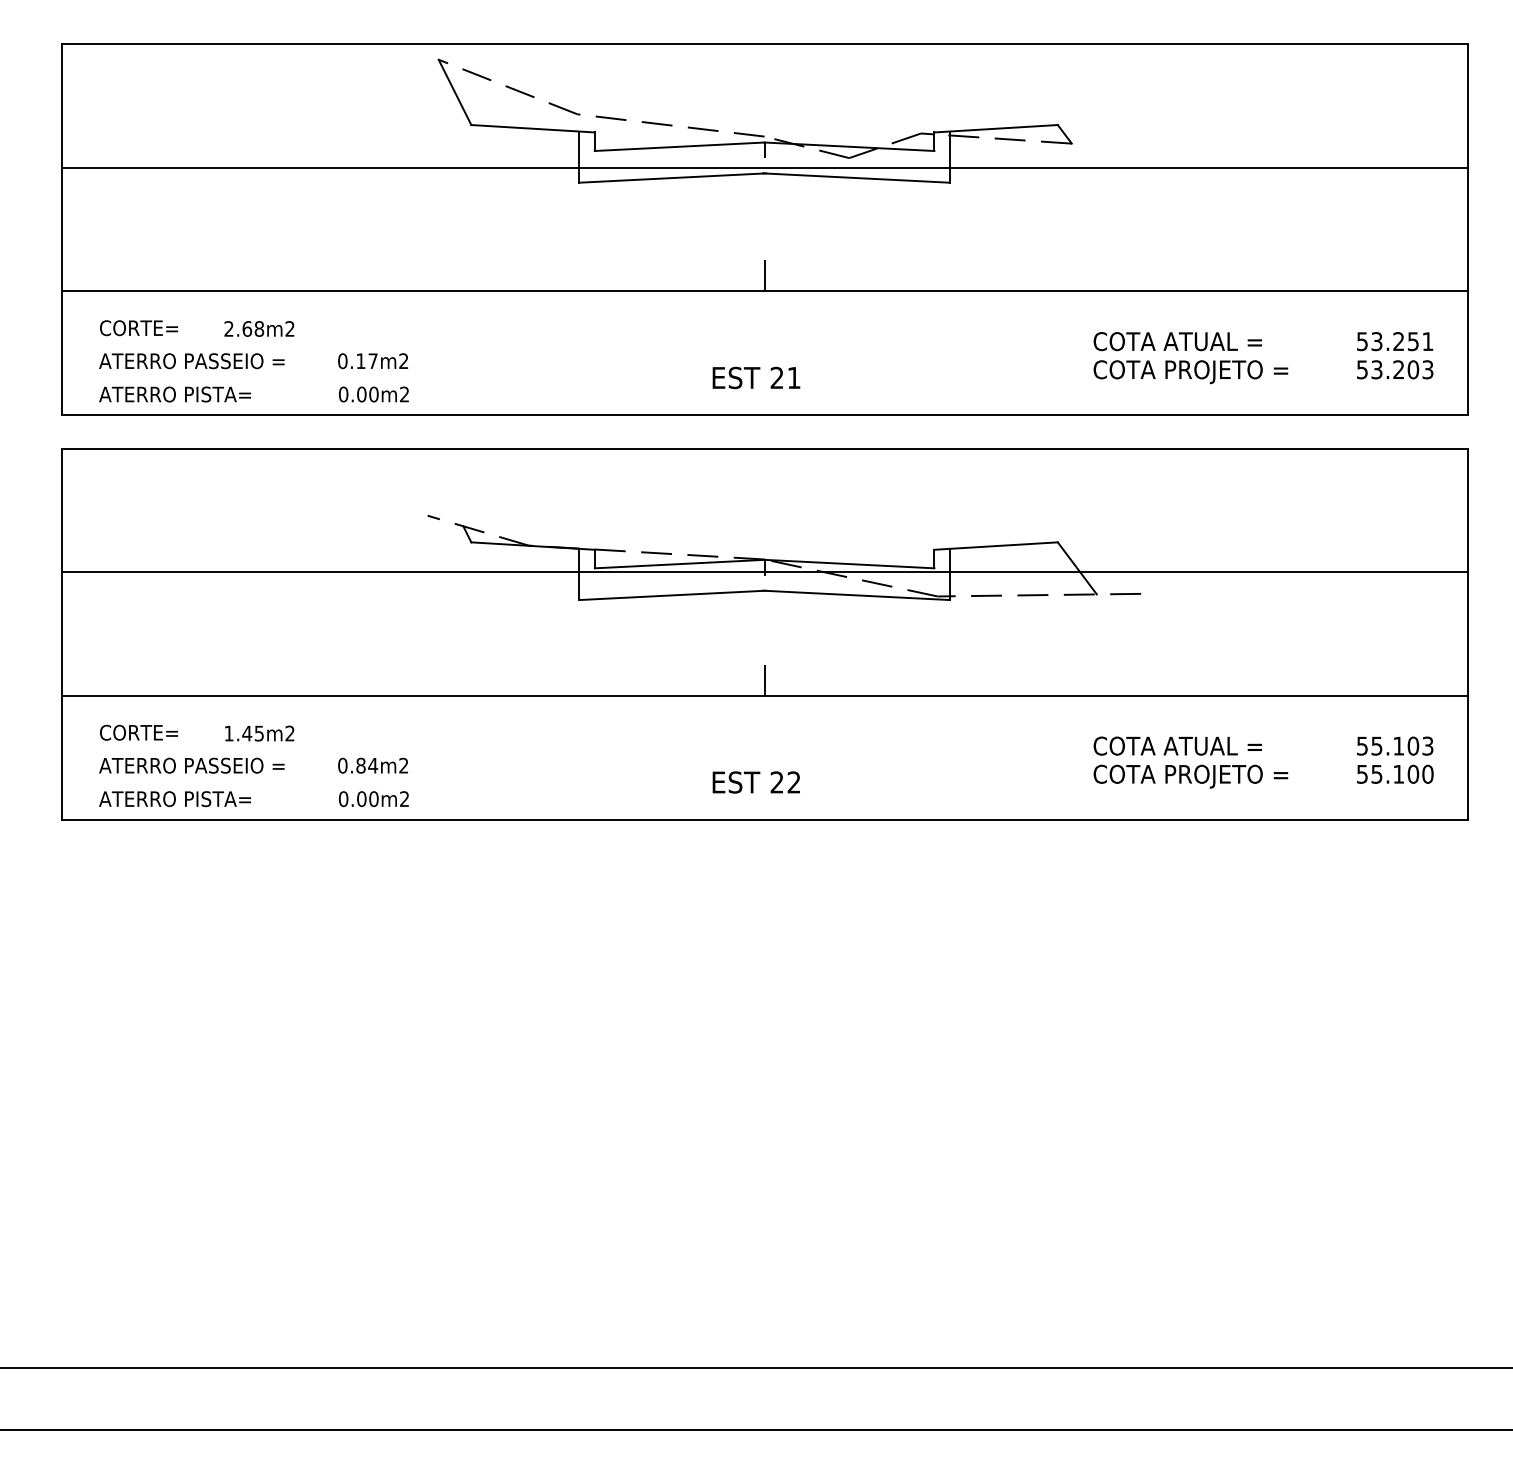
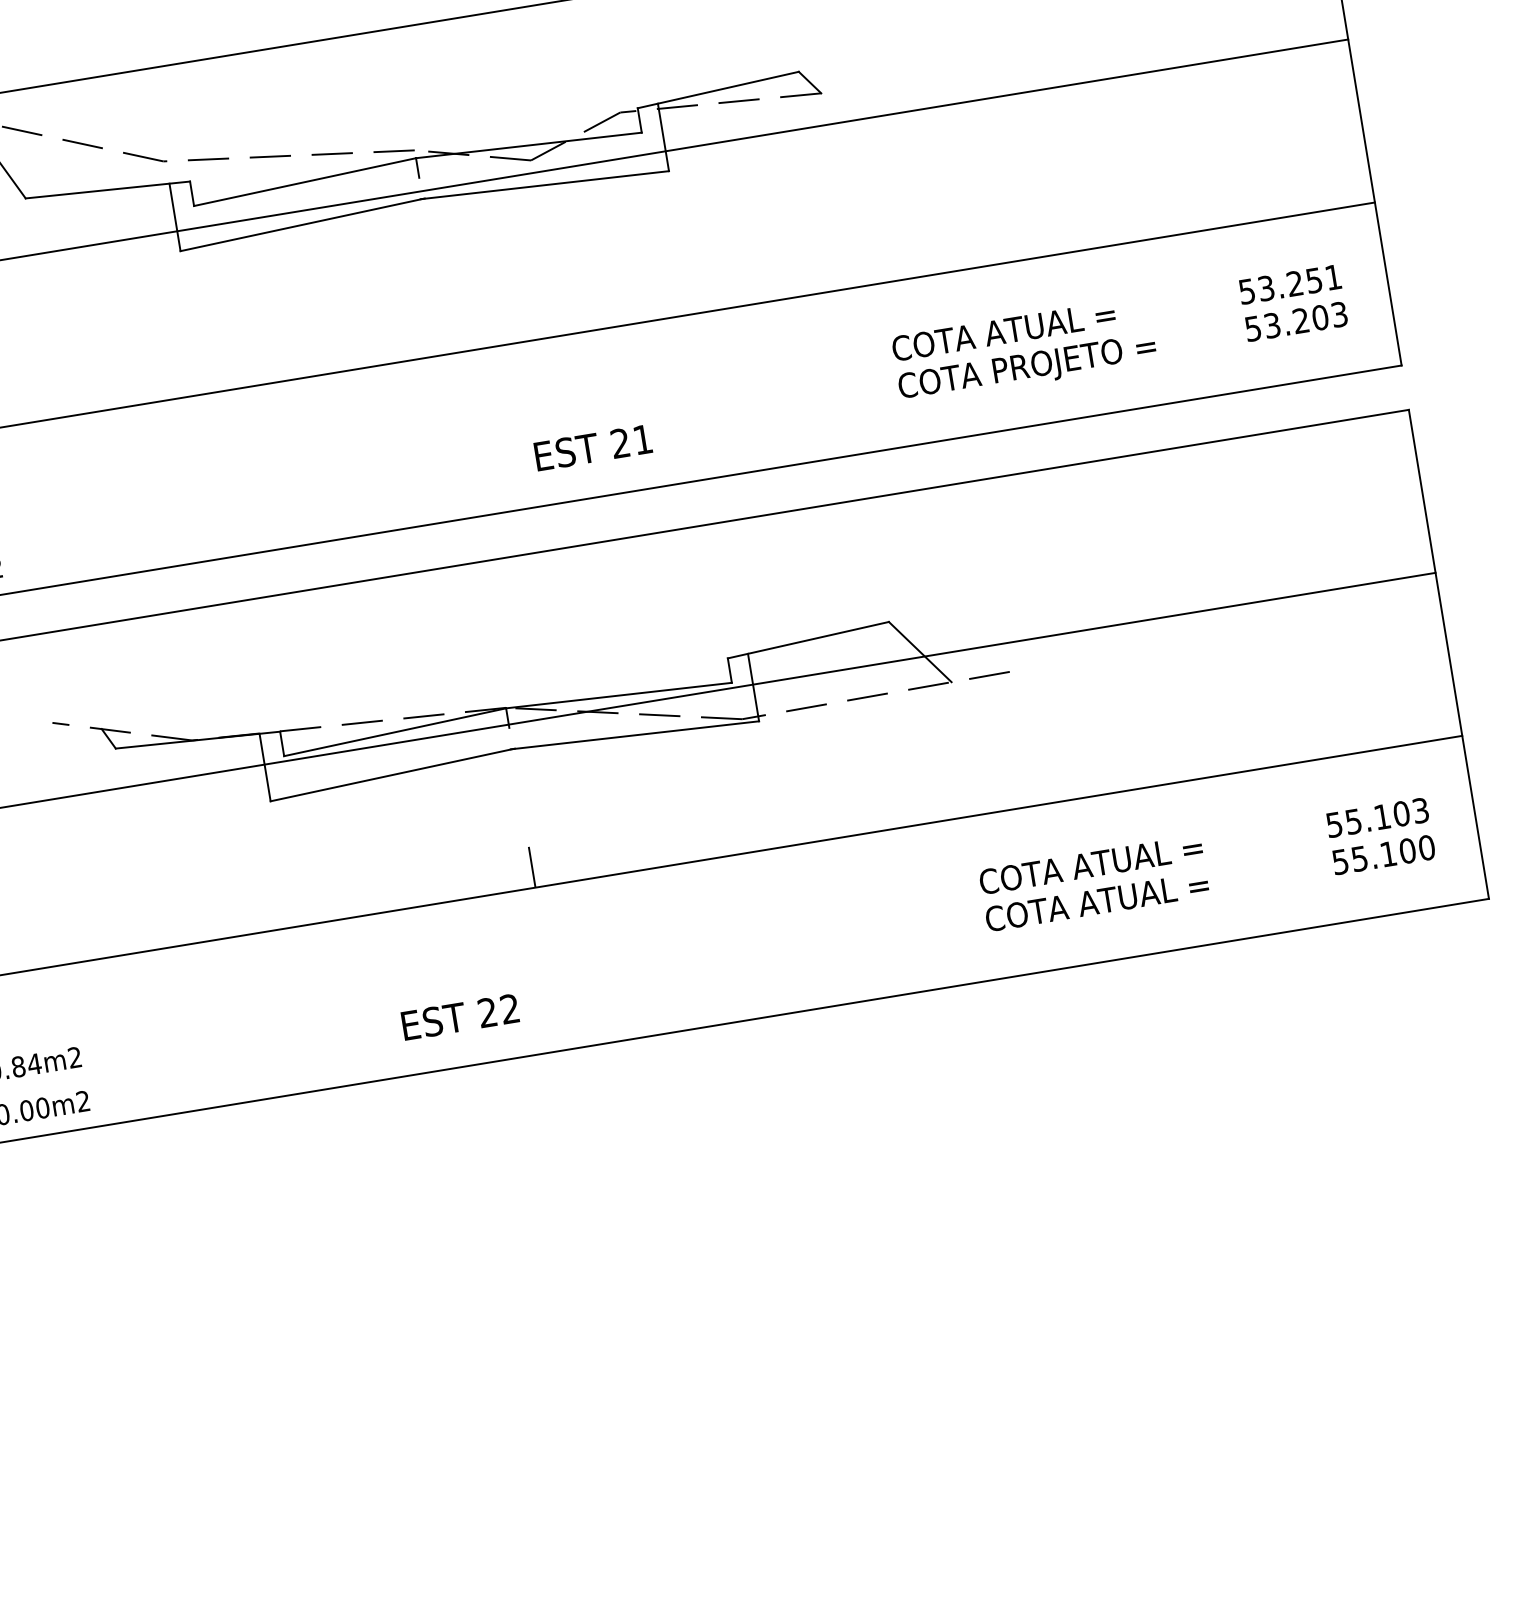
line: (764, 274) -> (444, 332), removed
text: (756, 377) -> (593, 447), moved
text: (1225, 776) -> (1160, 894), COTA PROJETO = -> COTA ATUAL =
text: (755, 782) -> (459, 1017), moved

